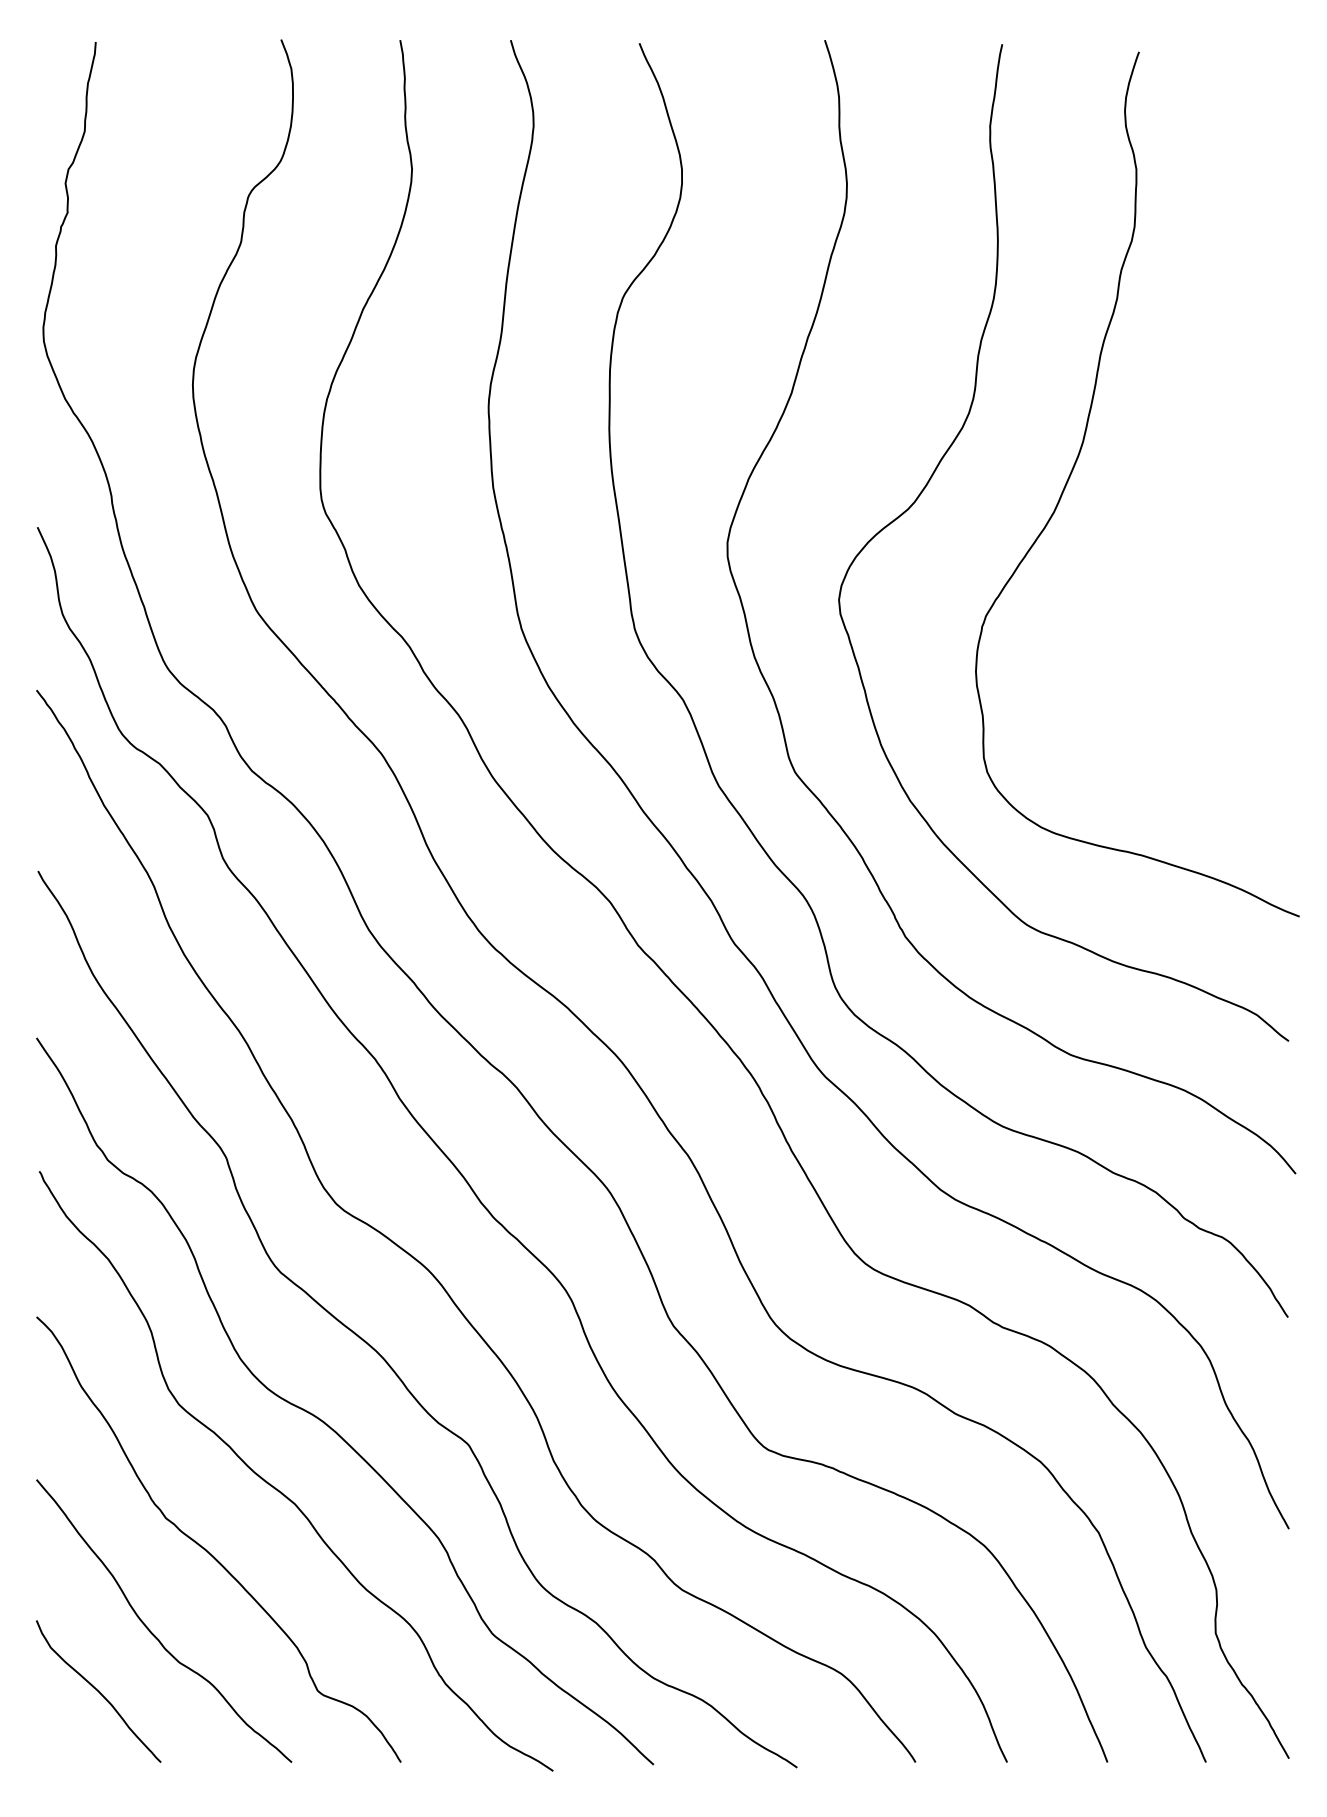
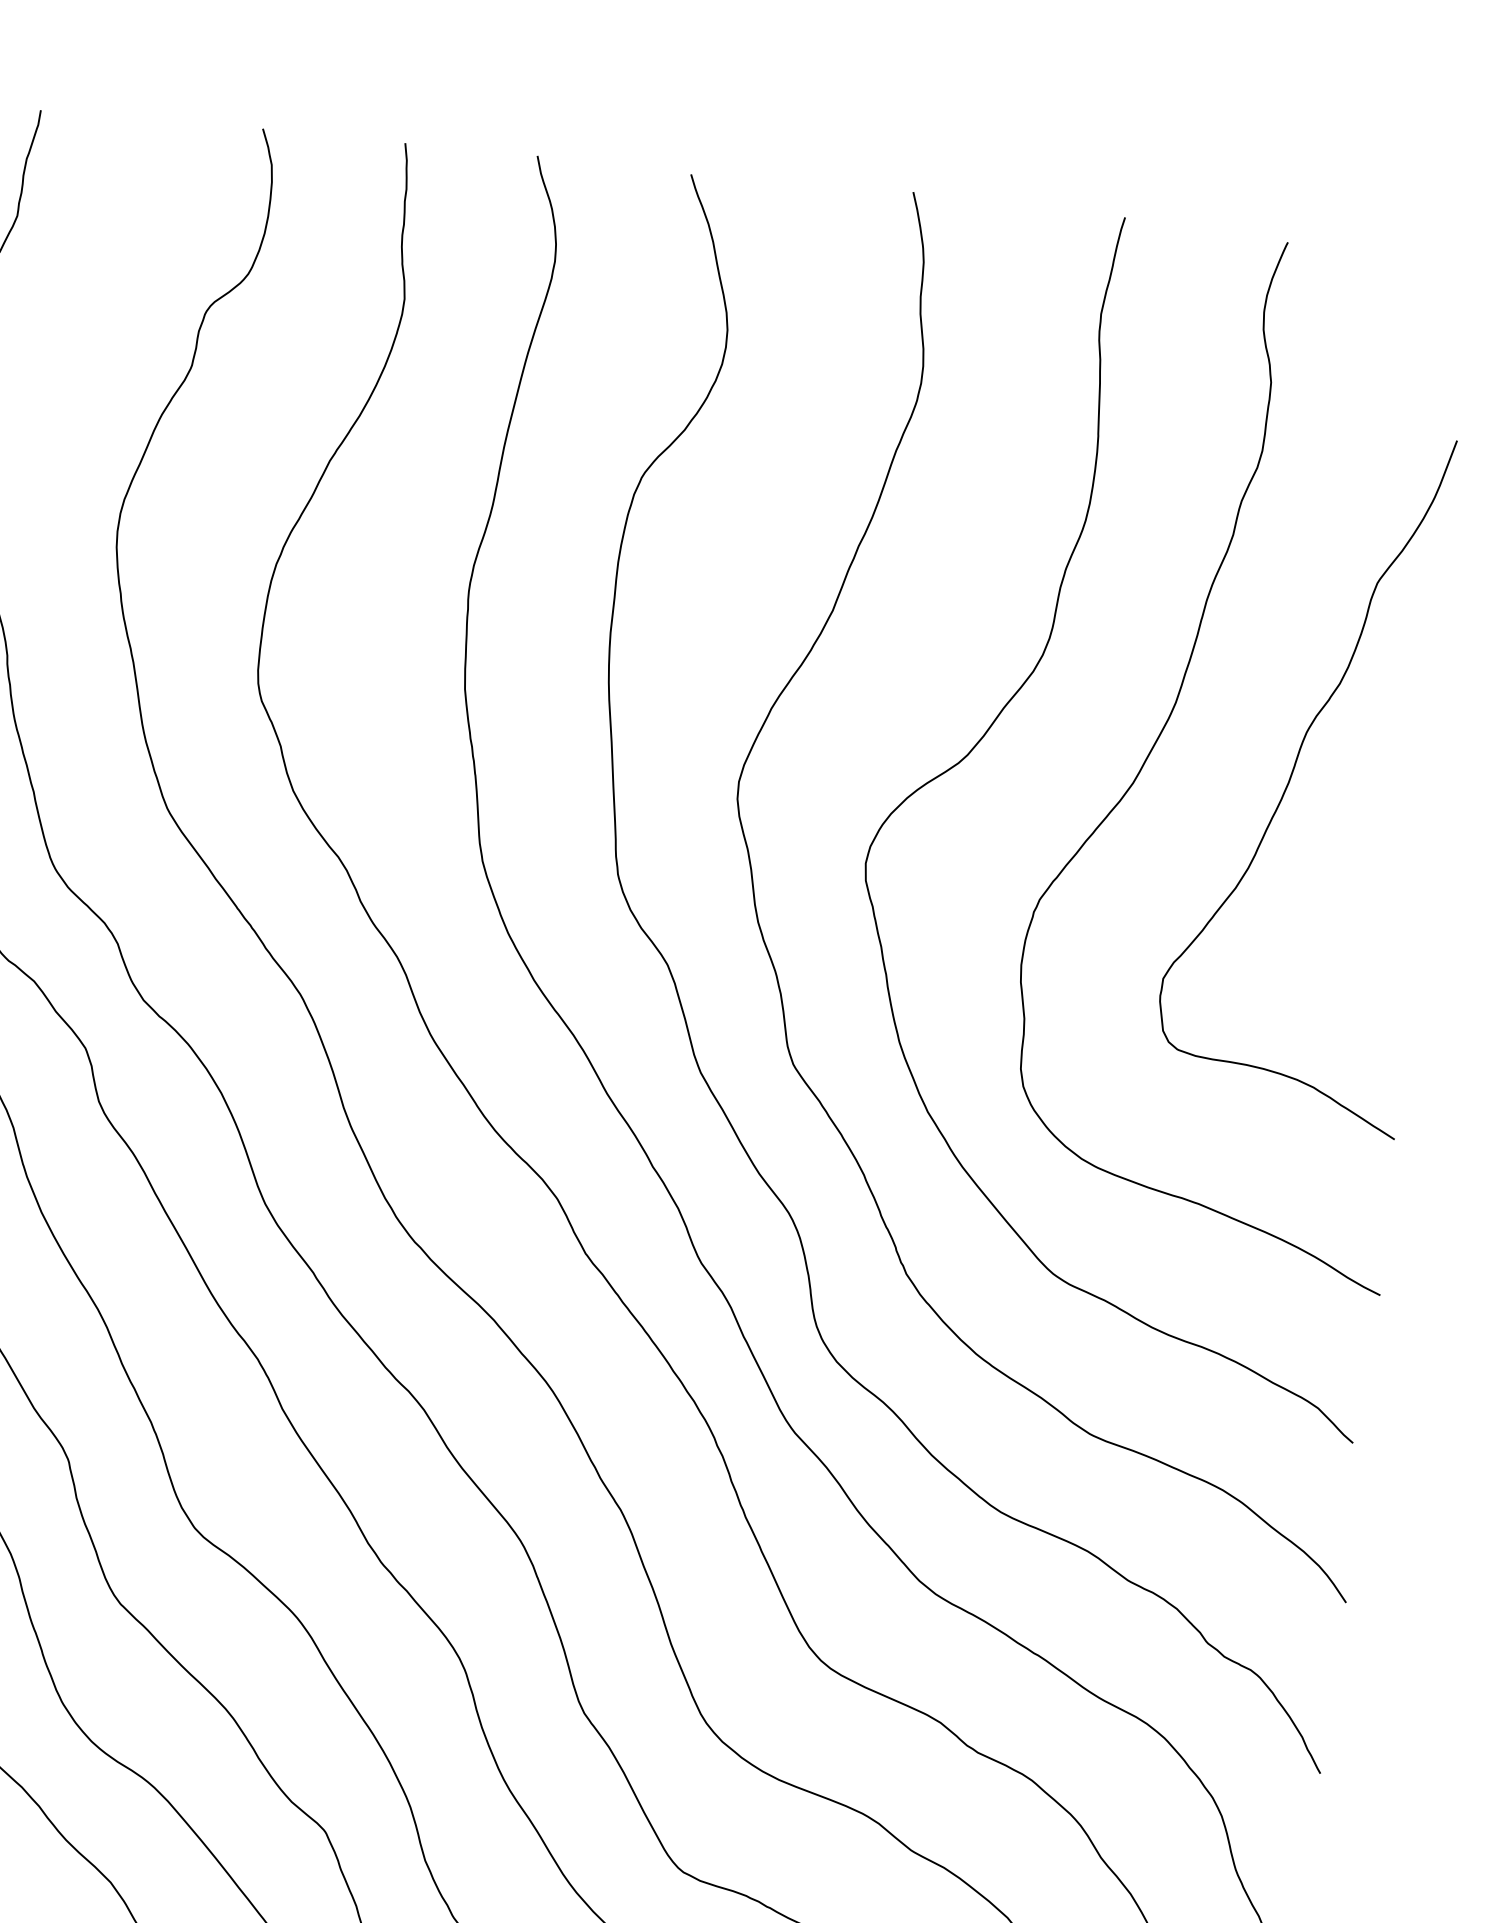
curve: (1185, 493) -> (1292, 775), added

